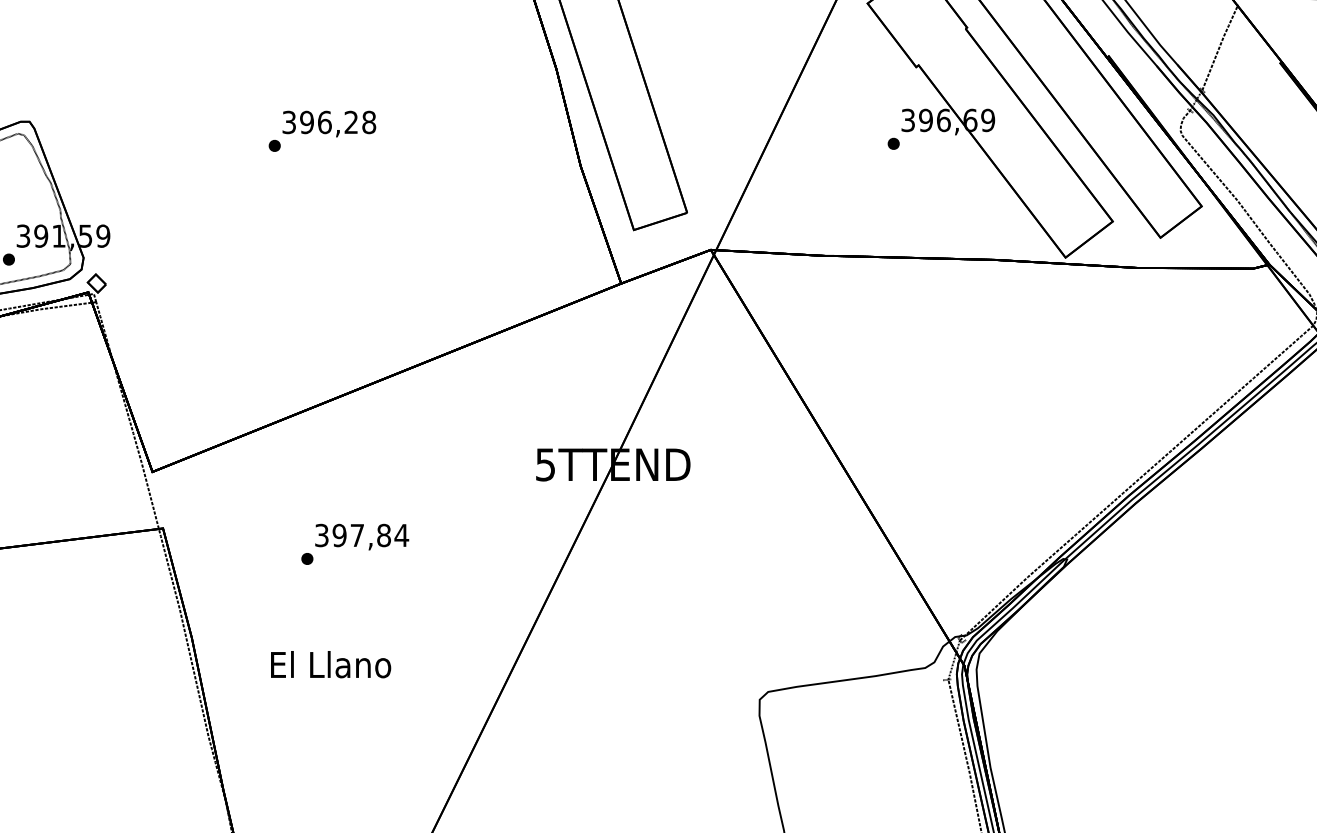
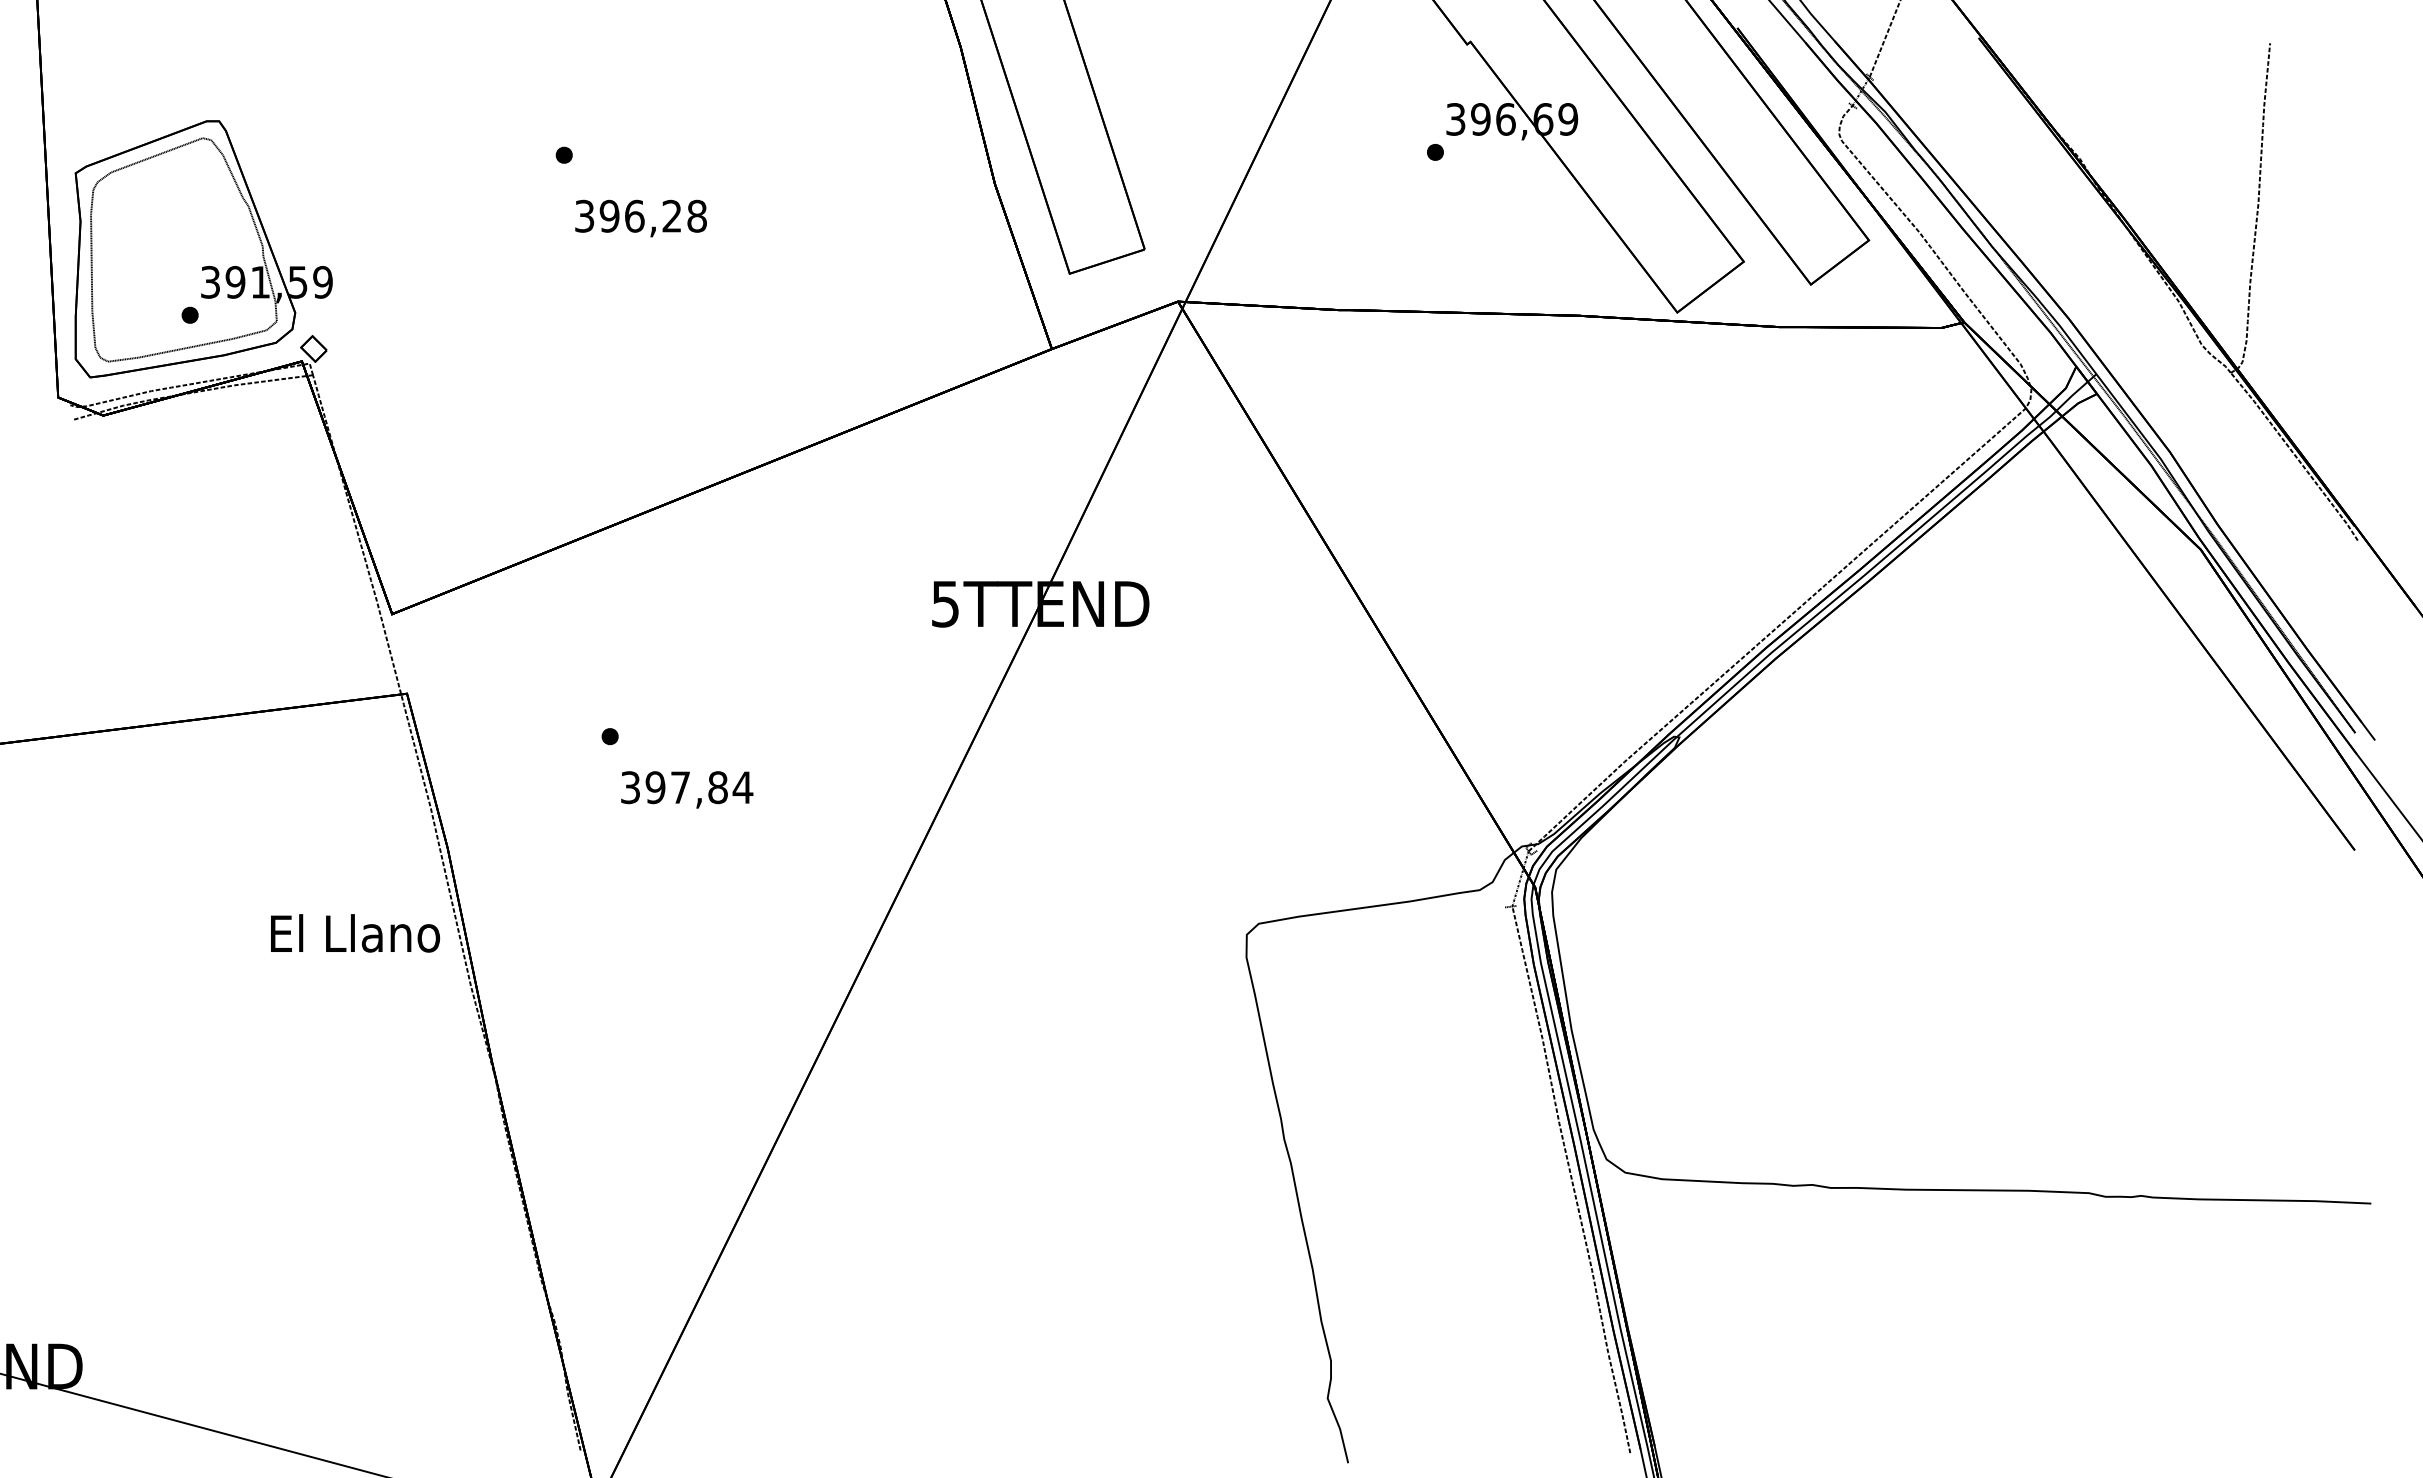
text: (328, 124) -> (640, 218), moved
text: (362, 536) -> (687, 789), moved
text: (331, 664) -> (355, 933), moved

